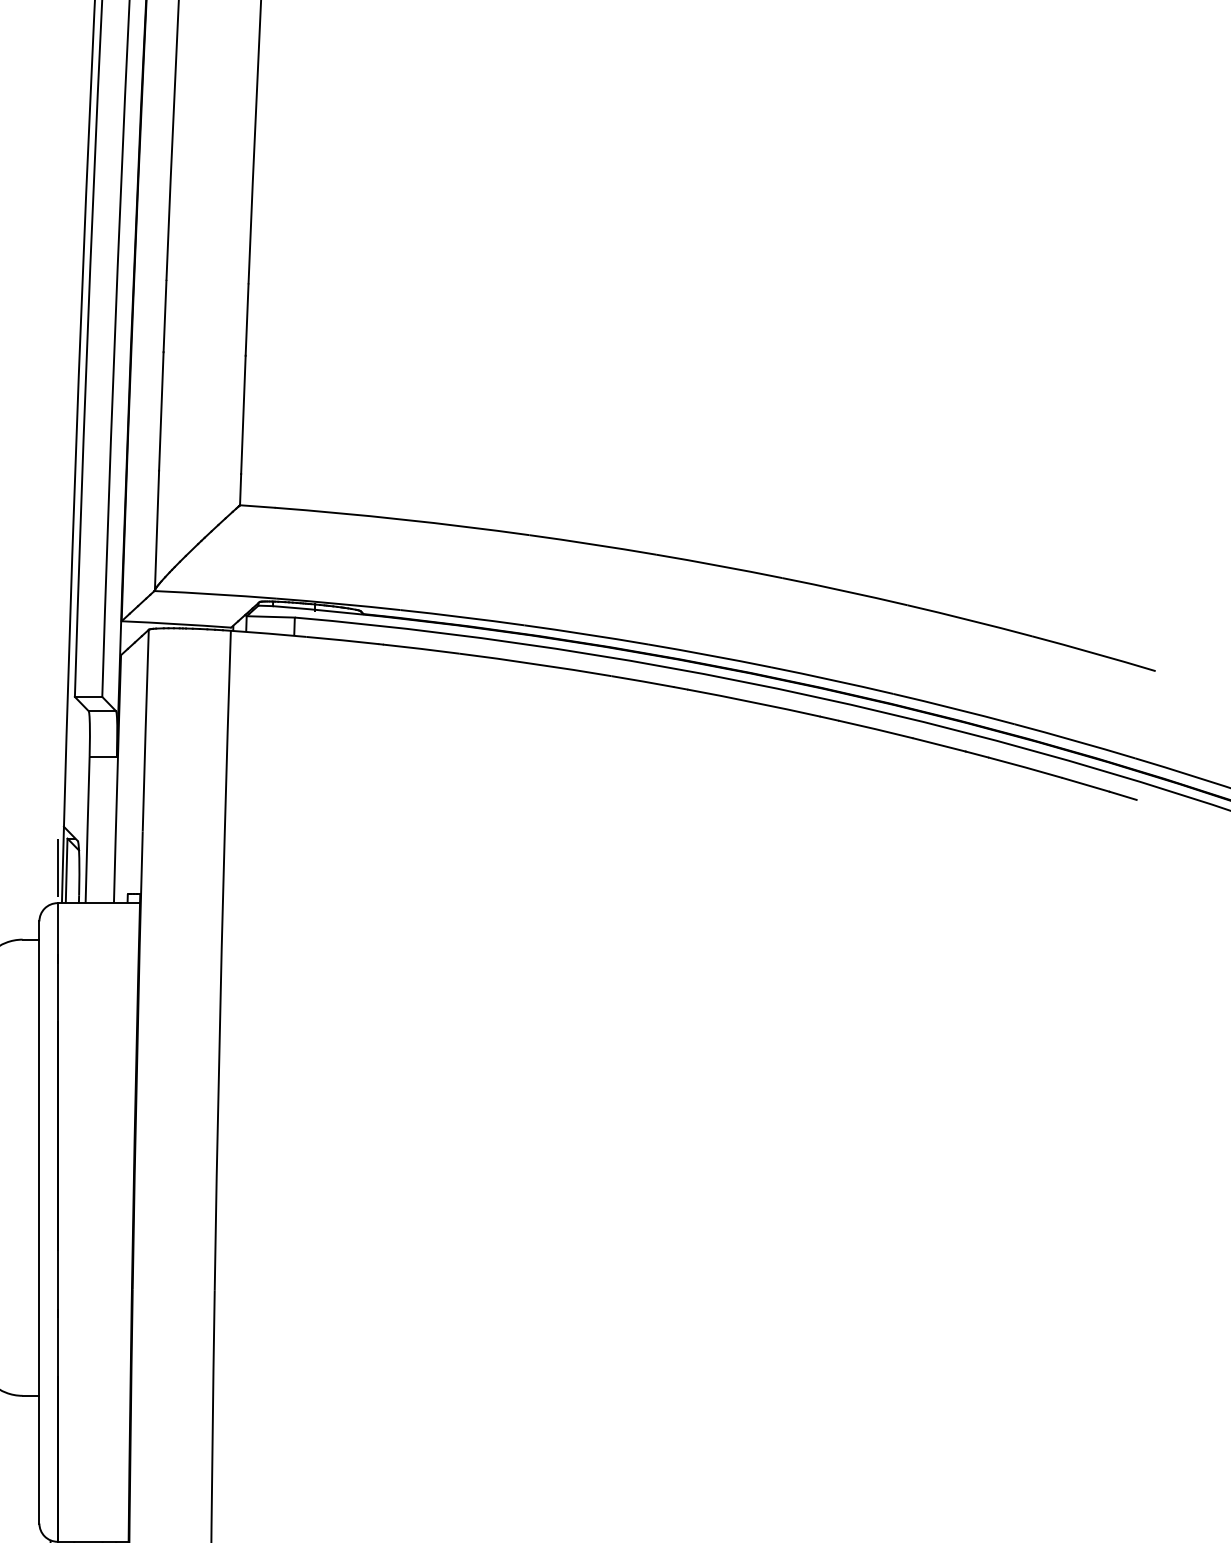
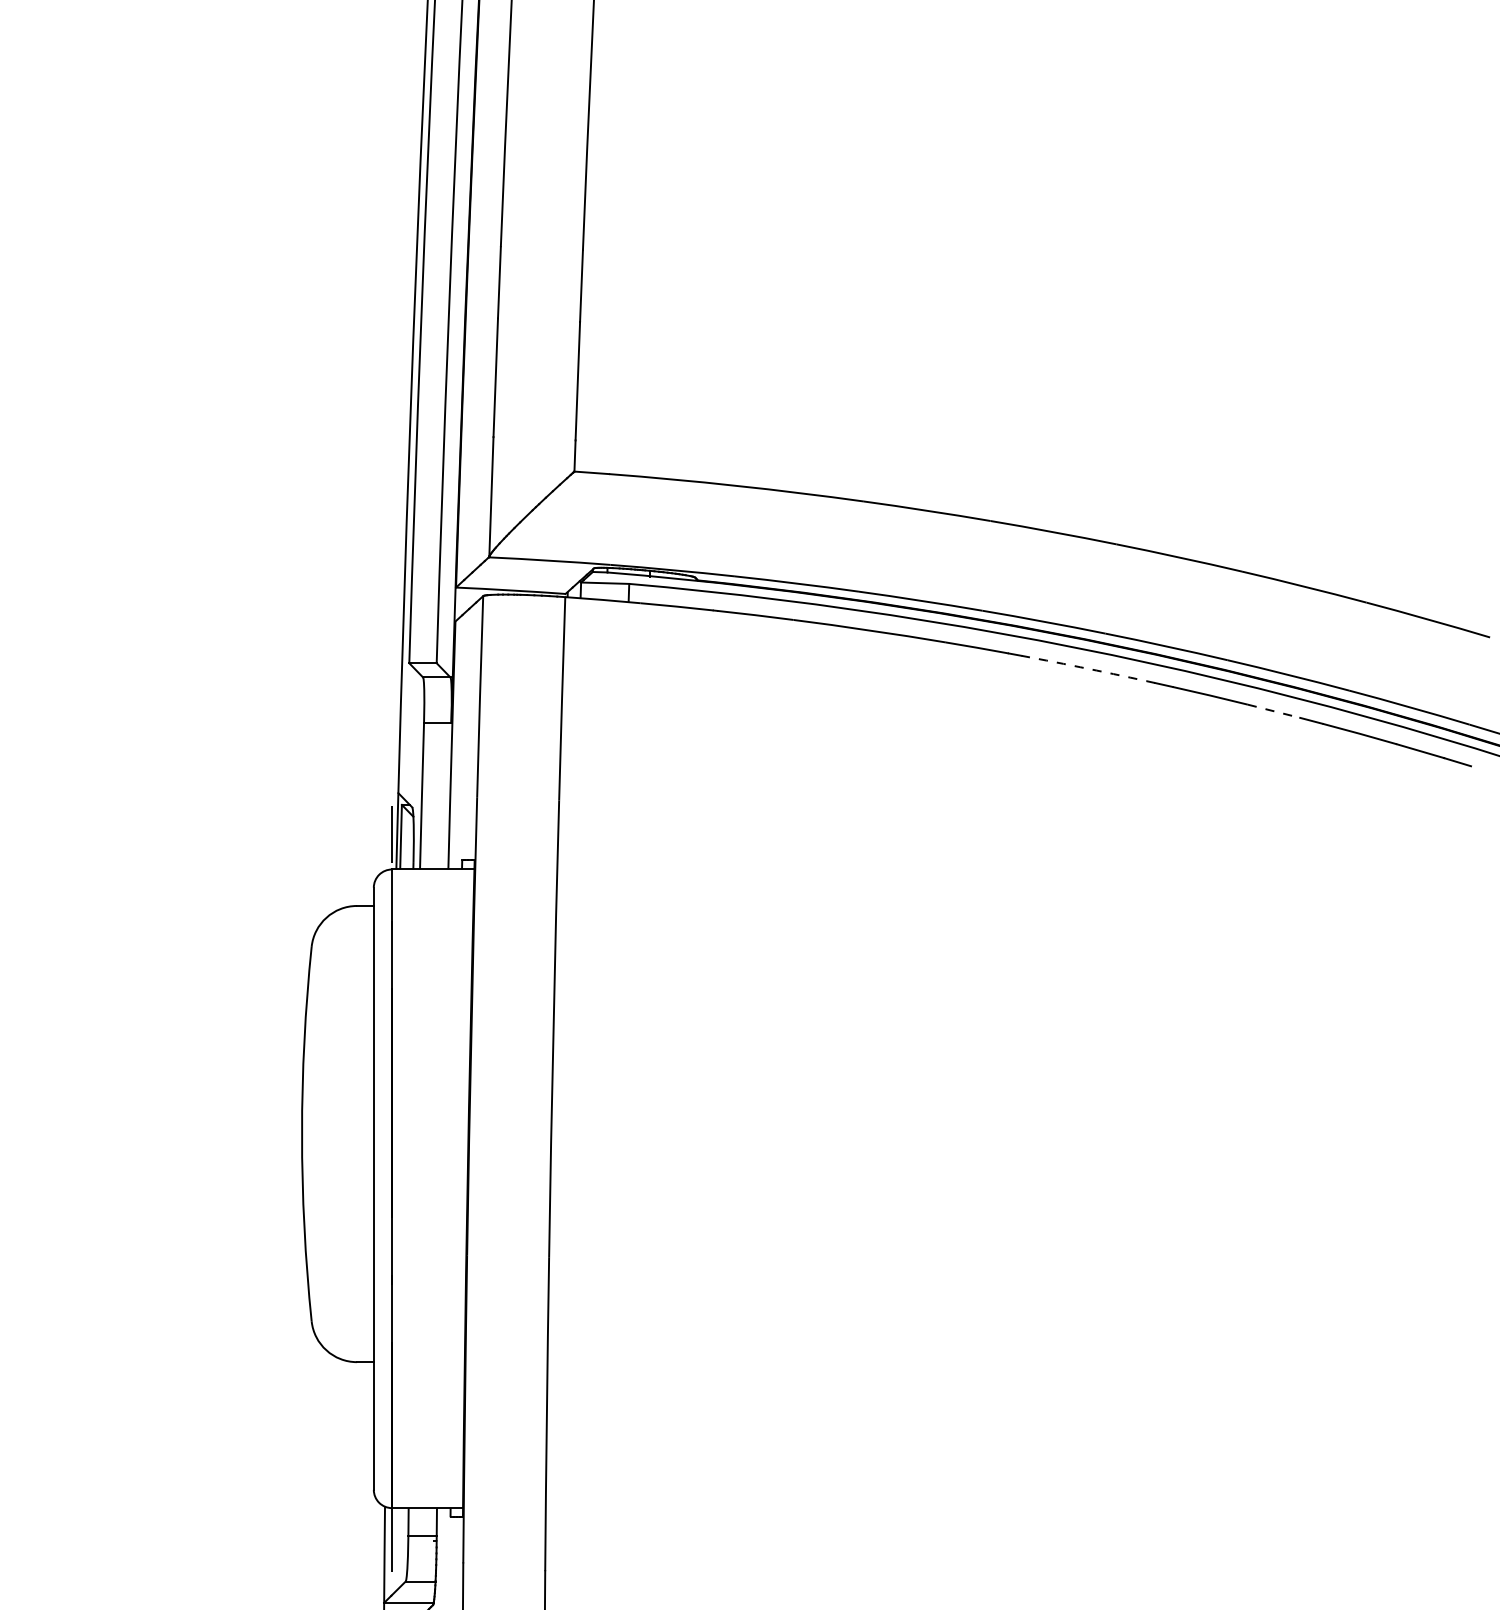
arc: (754, 702) -> (1088, 668), solid -> dashed
line: (940, 745) -> (1274, 711), solid -> dashed

